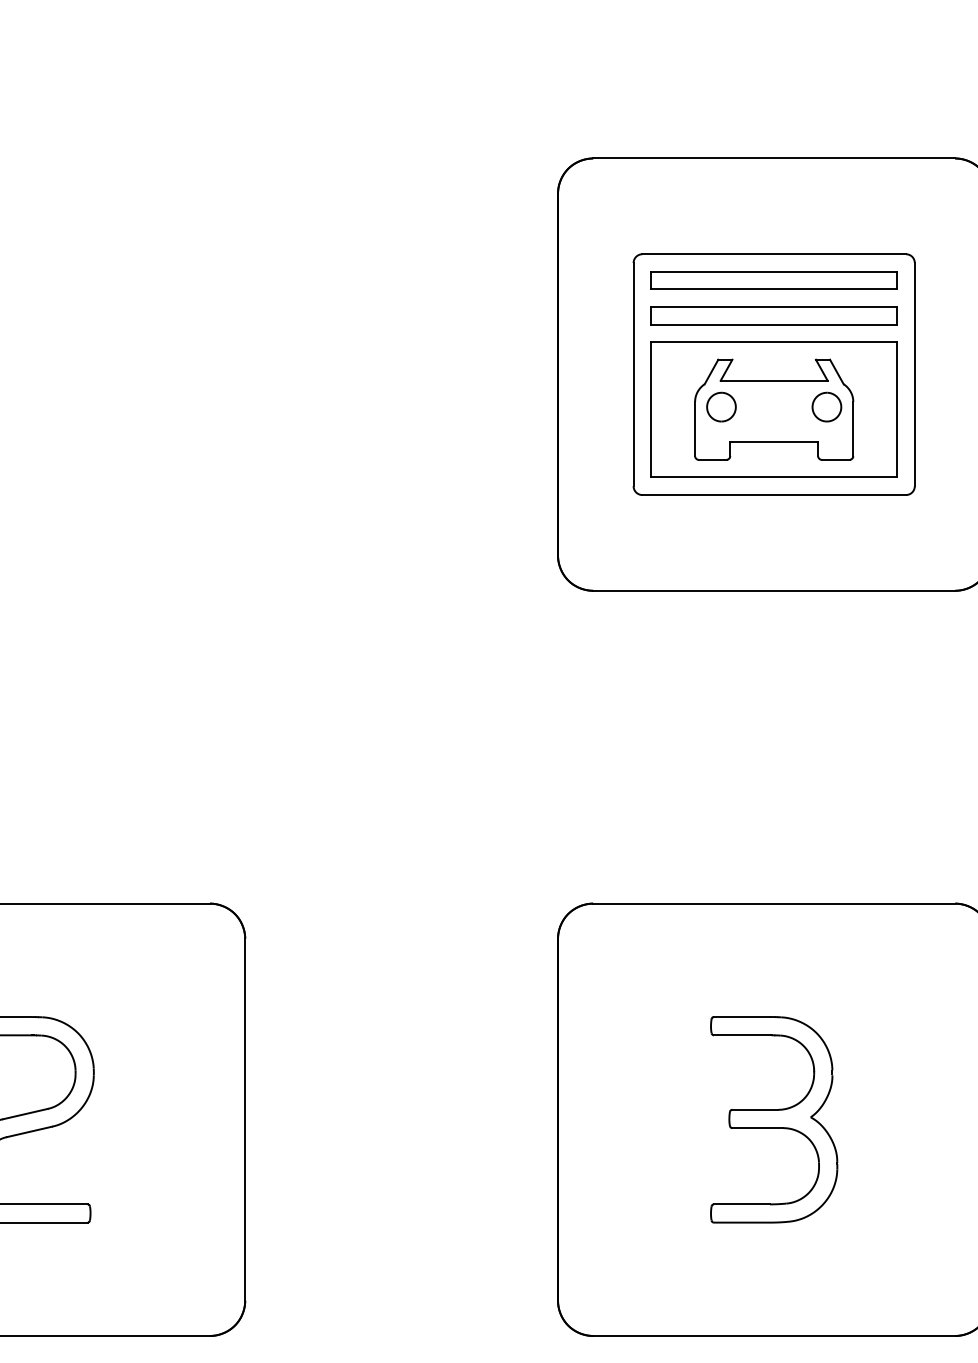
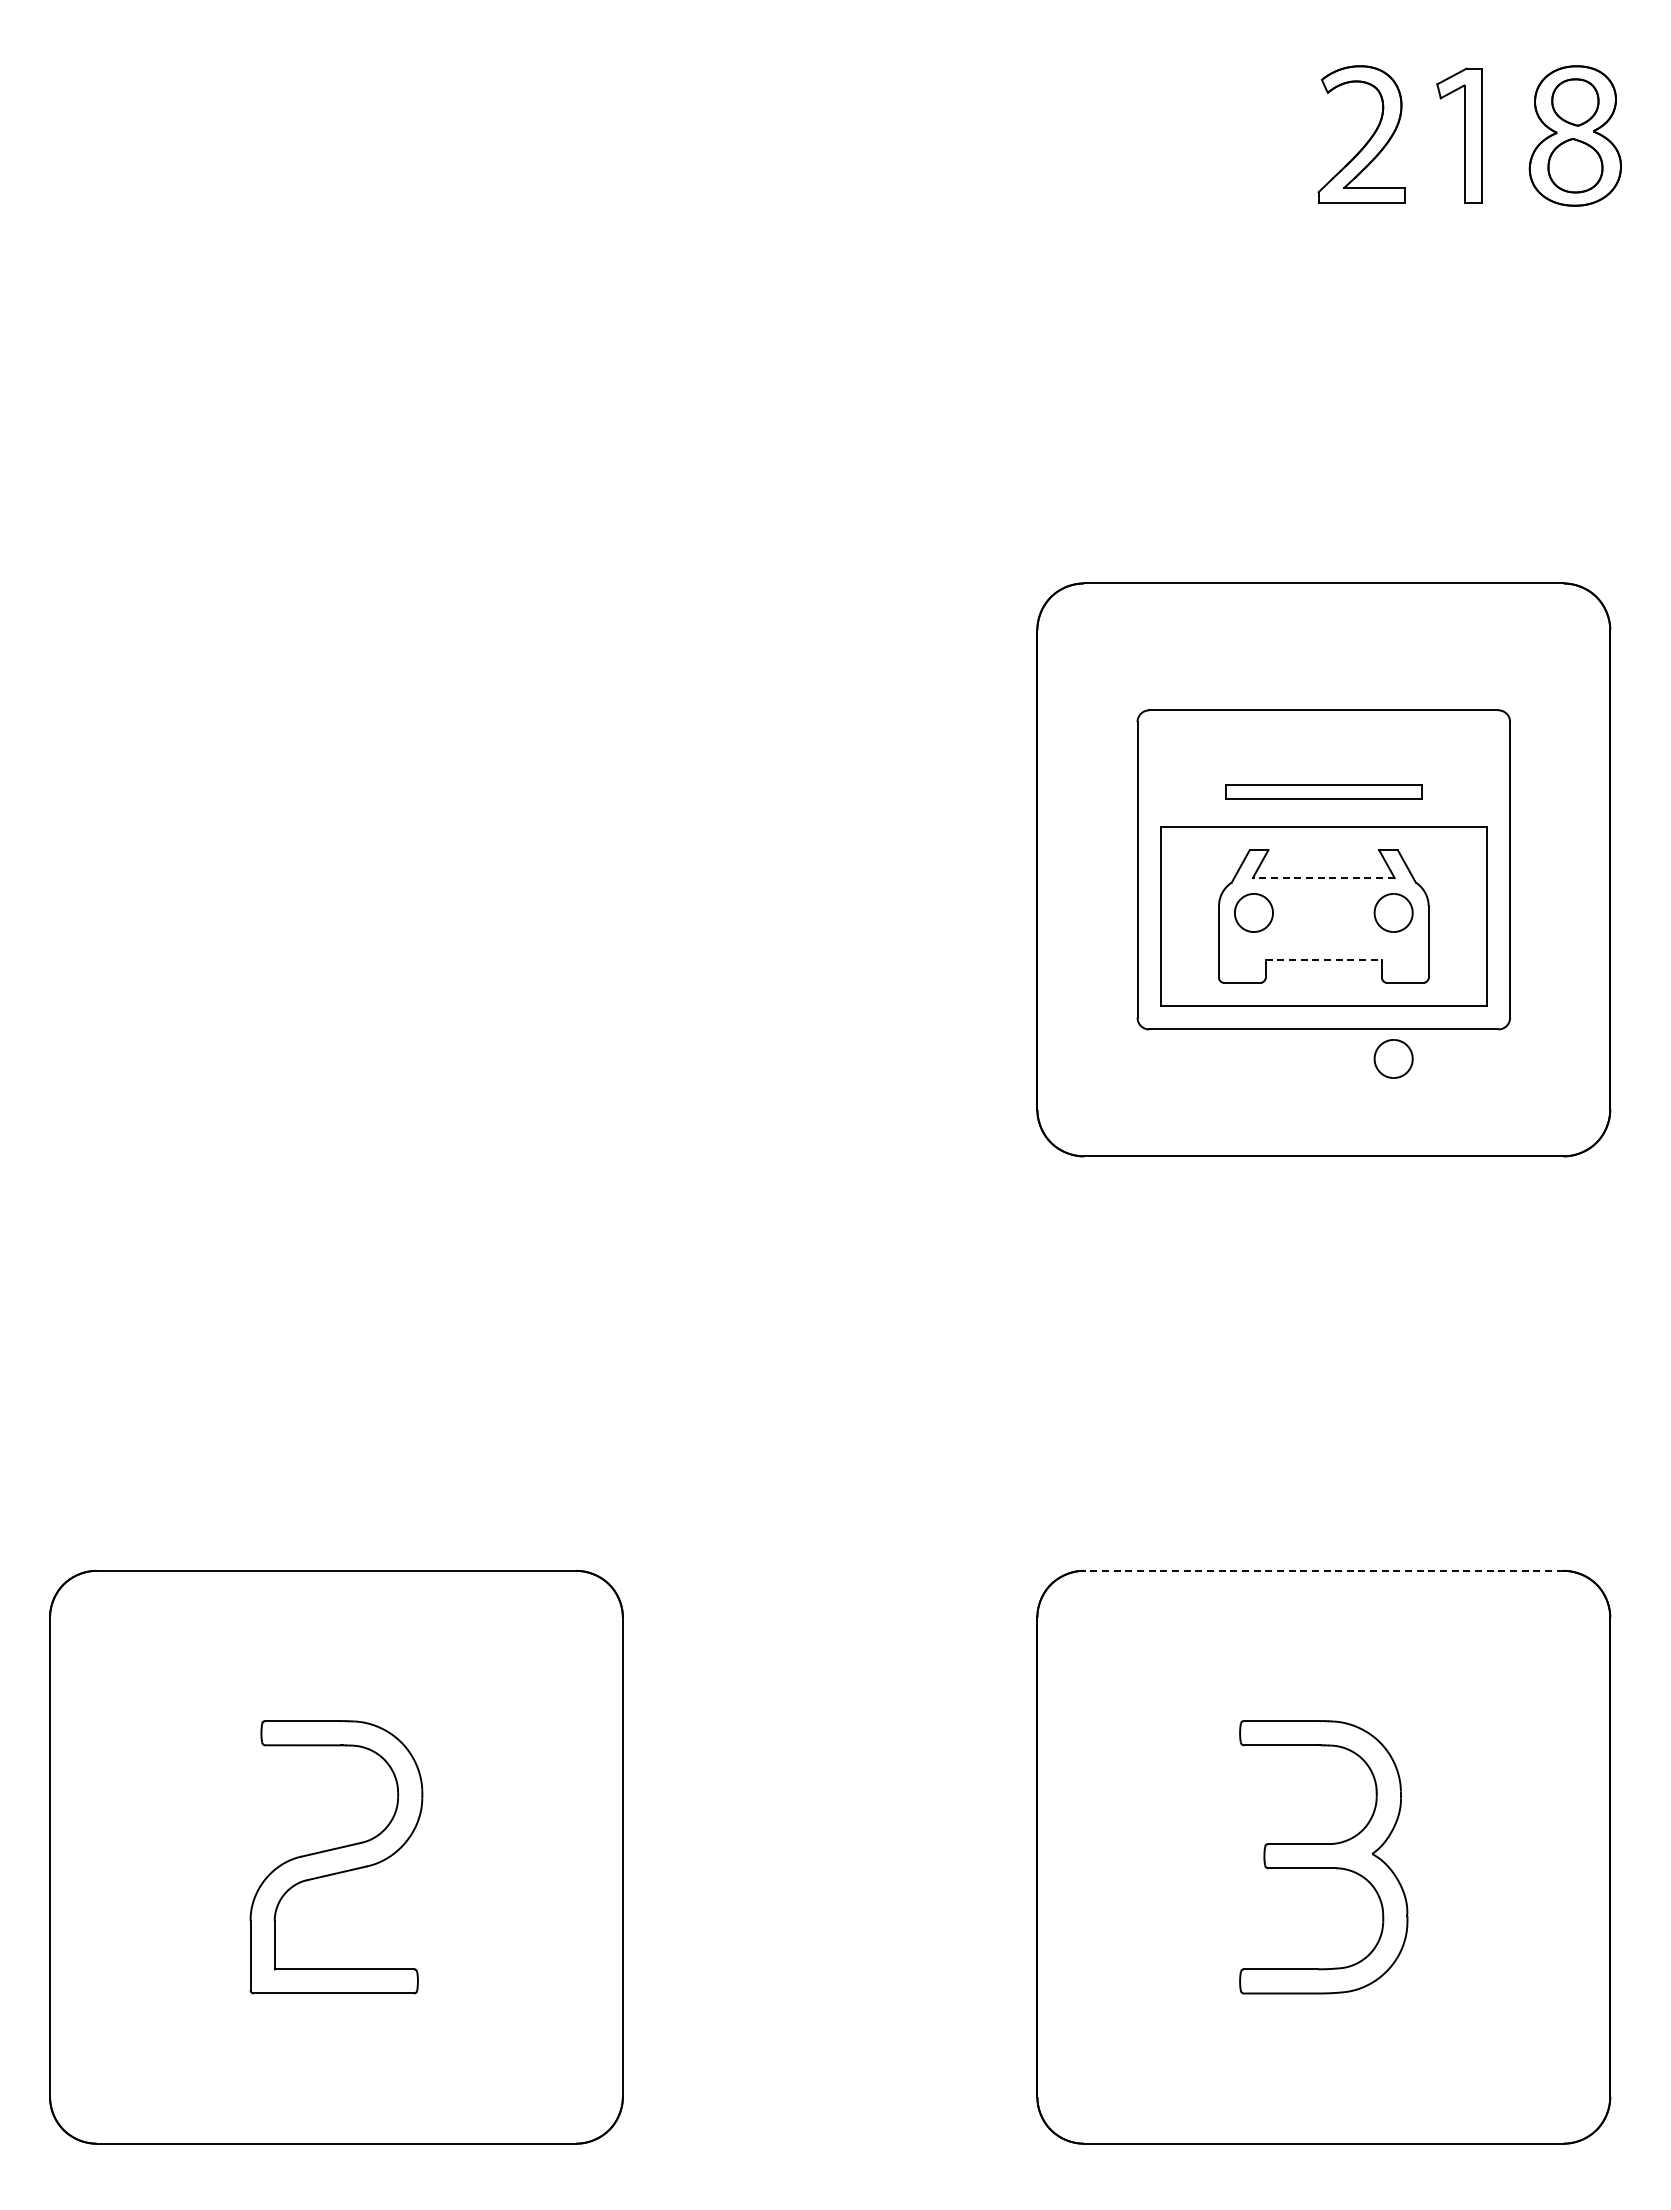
part: (773, 280) -> (1323, 745), removed
part: (773, 315) -> (1323, 791), size x0.6
line: (773, 381) -> (1323, 878), solid -> dashed
line: (774, 442) -> (1324, 959), solid -> dashed
part: (826, 516) -> (1393, 1058), added
line: (773, 903) -> (1323, 1570), solid -> dashed

